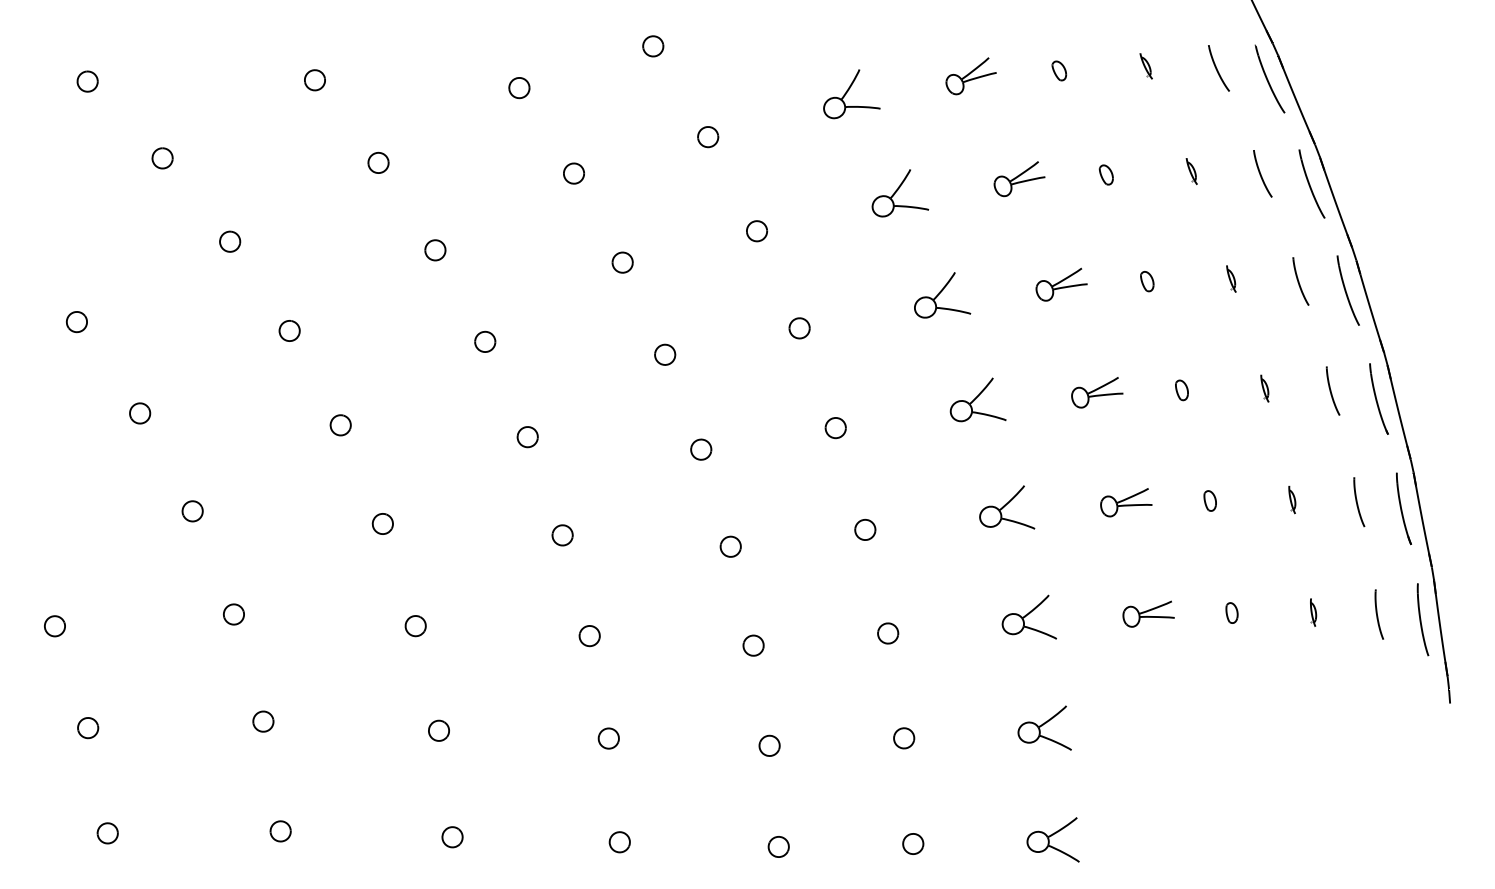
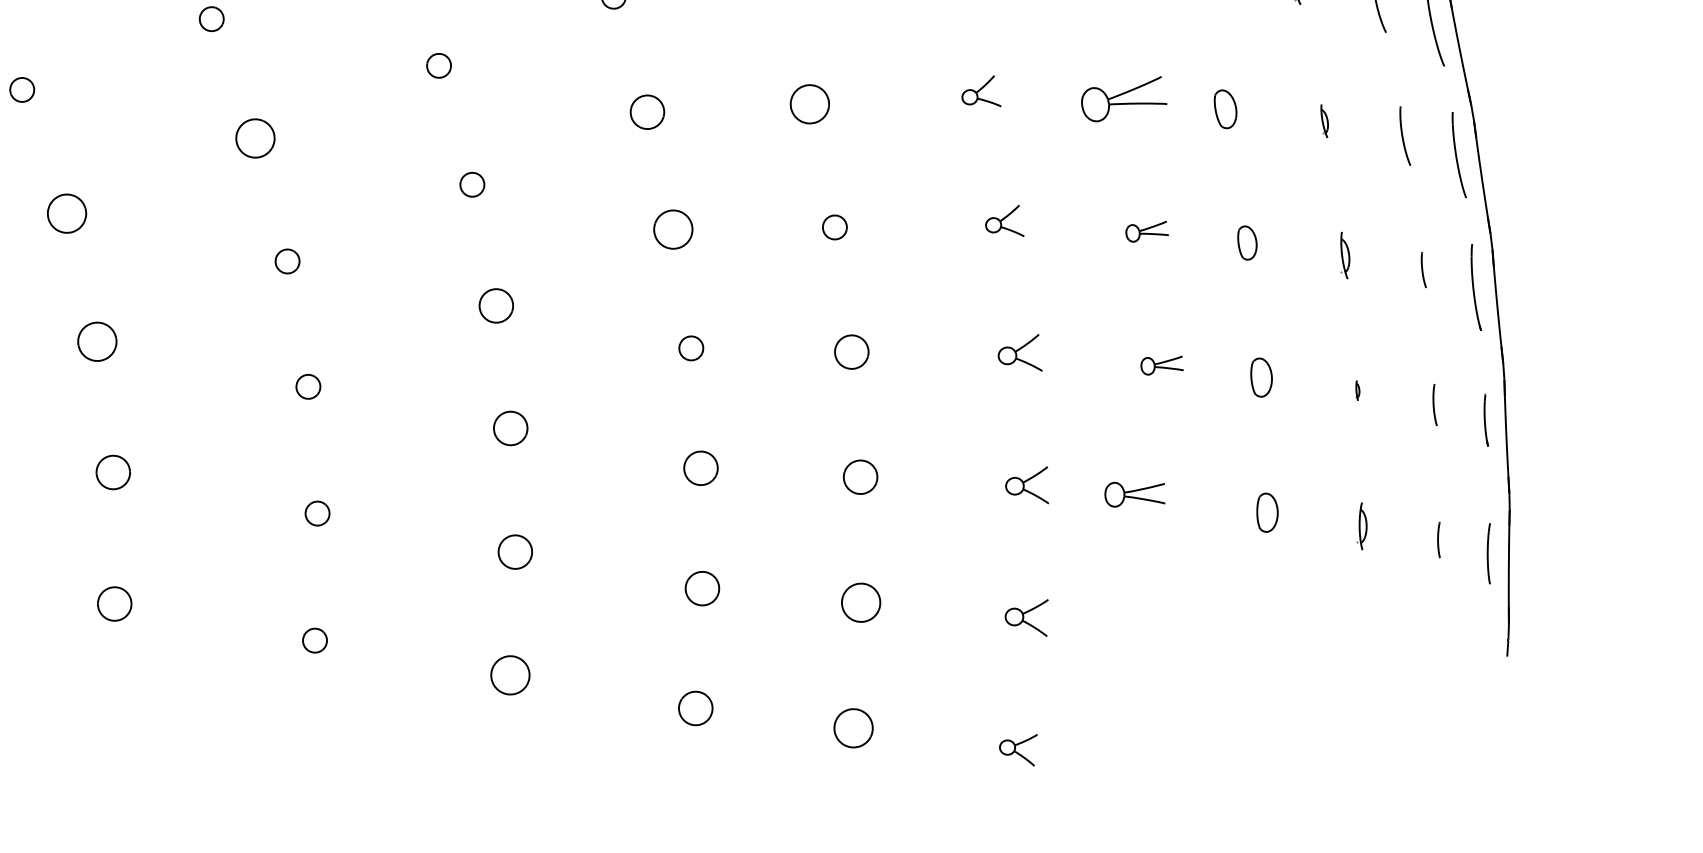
part: (1147, 281) -> (1225, 109), size x1.6
part: (1061, 284) -> (1124, 98), size x1.4
part: (942, 295) -> (982, 90), size x0.6
part: (799, 328) -> (809, 104), size x1.6
part: (665, 354) -> (648, 111), size x1.4
part: (1264, 388) -> (1344, 255), size x1.4
part: (1181, 390) -> (1246, 243), size x1.4
part: (1332, 390) -> (1423, 269), size x0.6
part: (1097, 392) -> (1147, 231), size x0.7
part: (977, 399) -> (1005, 218), size x0.6
part: (340, 425) -> (254, 138), size x1.6
part: (701, 449) -> (673, 229), size x1.6
part: (1292, 499) -> (1357, 390), size x0.6
part: (1209, 500) -> (1260, 377), size x1.6
part: (1126, 502) -> (1162, 364), size x0.7
part: (1359, 502) -> (1435, 405), size x0.7
part: (1007, 507) -> (1022, 350), size x0.7
part: (1403, 508) -> (1486, 419), size x0.6
part: (192, 511) -> (66, 213), size x1.6
part: (865, 529) -> (852, 351), size x1.4
part: (562, 535) -> (496, 306), size x1.4
part: (1231, 612) -> (1266, 512), size x1.6
part: (1313, 612) -> (1362, 526), size x1.4
part: (1148, 613) -> (1135, 493), moved
part: (233, 614) -> (96, 341), size x1.6
part: (1379, 614) -> (1439, 540), size x0.6
part: (1028, 616) -> (1028, 481), size x0.7
part: (1422, 619) -> (1489, 553), size x0.7
part: (888, 633) -> (861, 477), size x1.4
part: (589, 636) -> (510, 429), size x1.4
part: (753, 645) -> (700, 468), size x1.4
part: (263, 721) -> (113, 472), size x1.4
part: (1044, 727) -> (1027, 614), size x0.7
part: (608, 738) -> (514, 551), size x1.4
part: (904, 738) -> (861, 603), size x1.6
part: (769, 745) -> (702, 587), size x1.4
part: (280, 831) -> (114, 604), size x1.4
part: (1052, 839) -> (1017, 747), size x0.6
part: (619, 842) -> (509, 675), size x1.6
part: (913, 843) -> (854, 727), size x1.6
part: (778, 846) -> (695, 707), size x1.4

